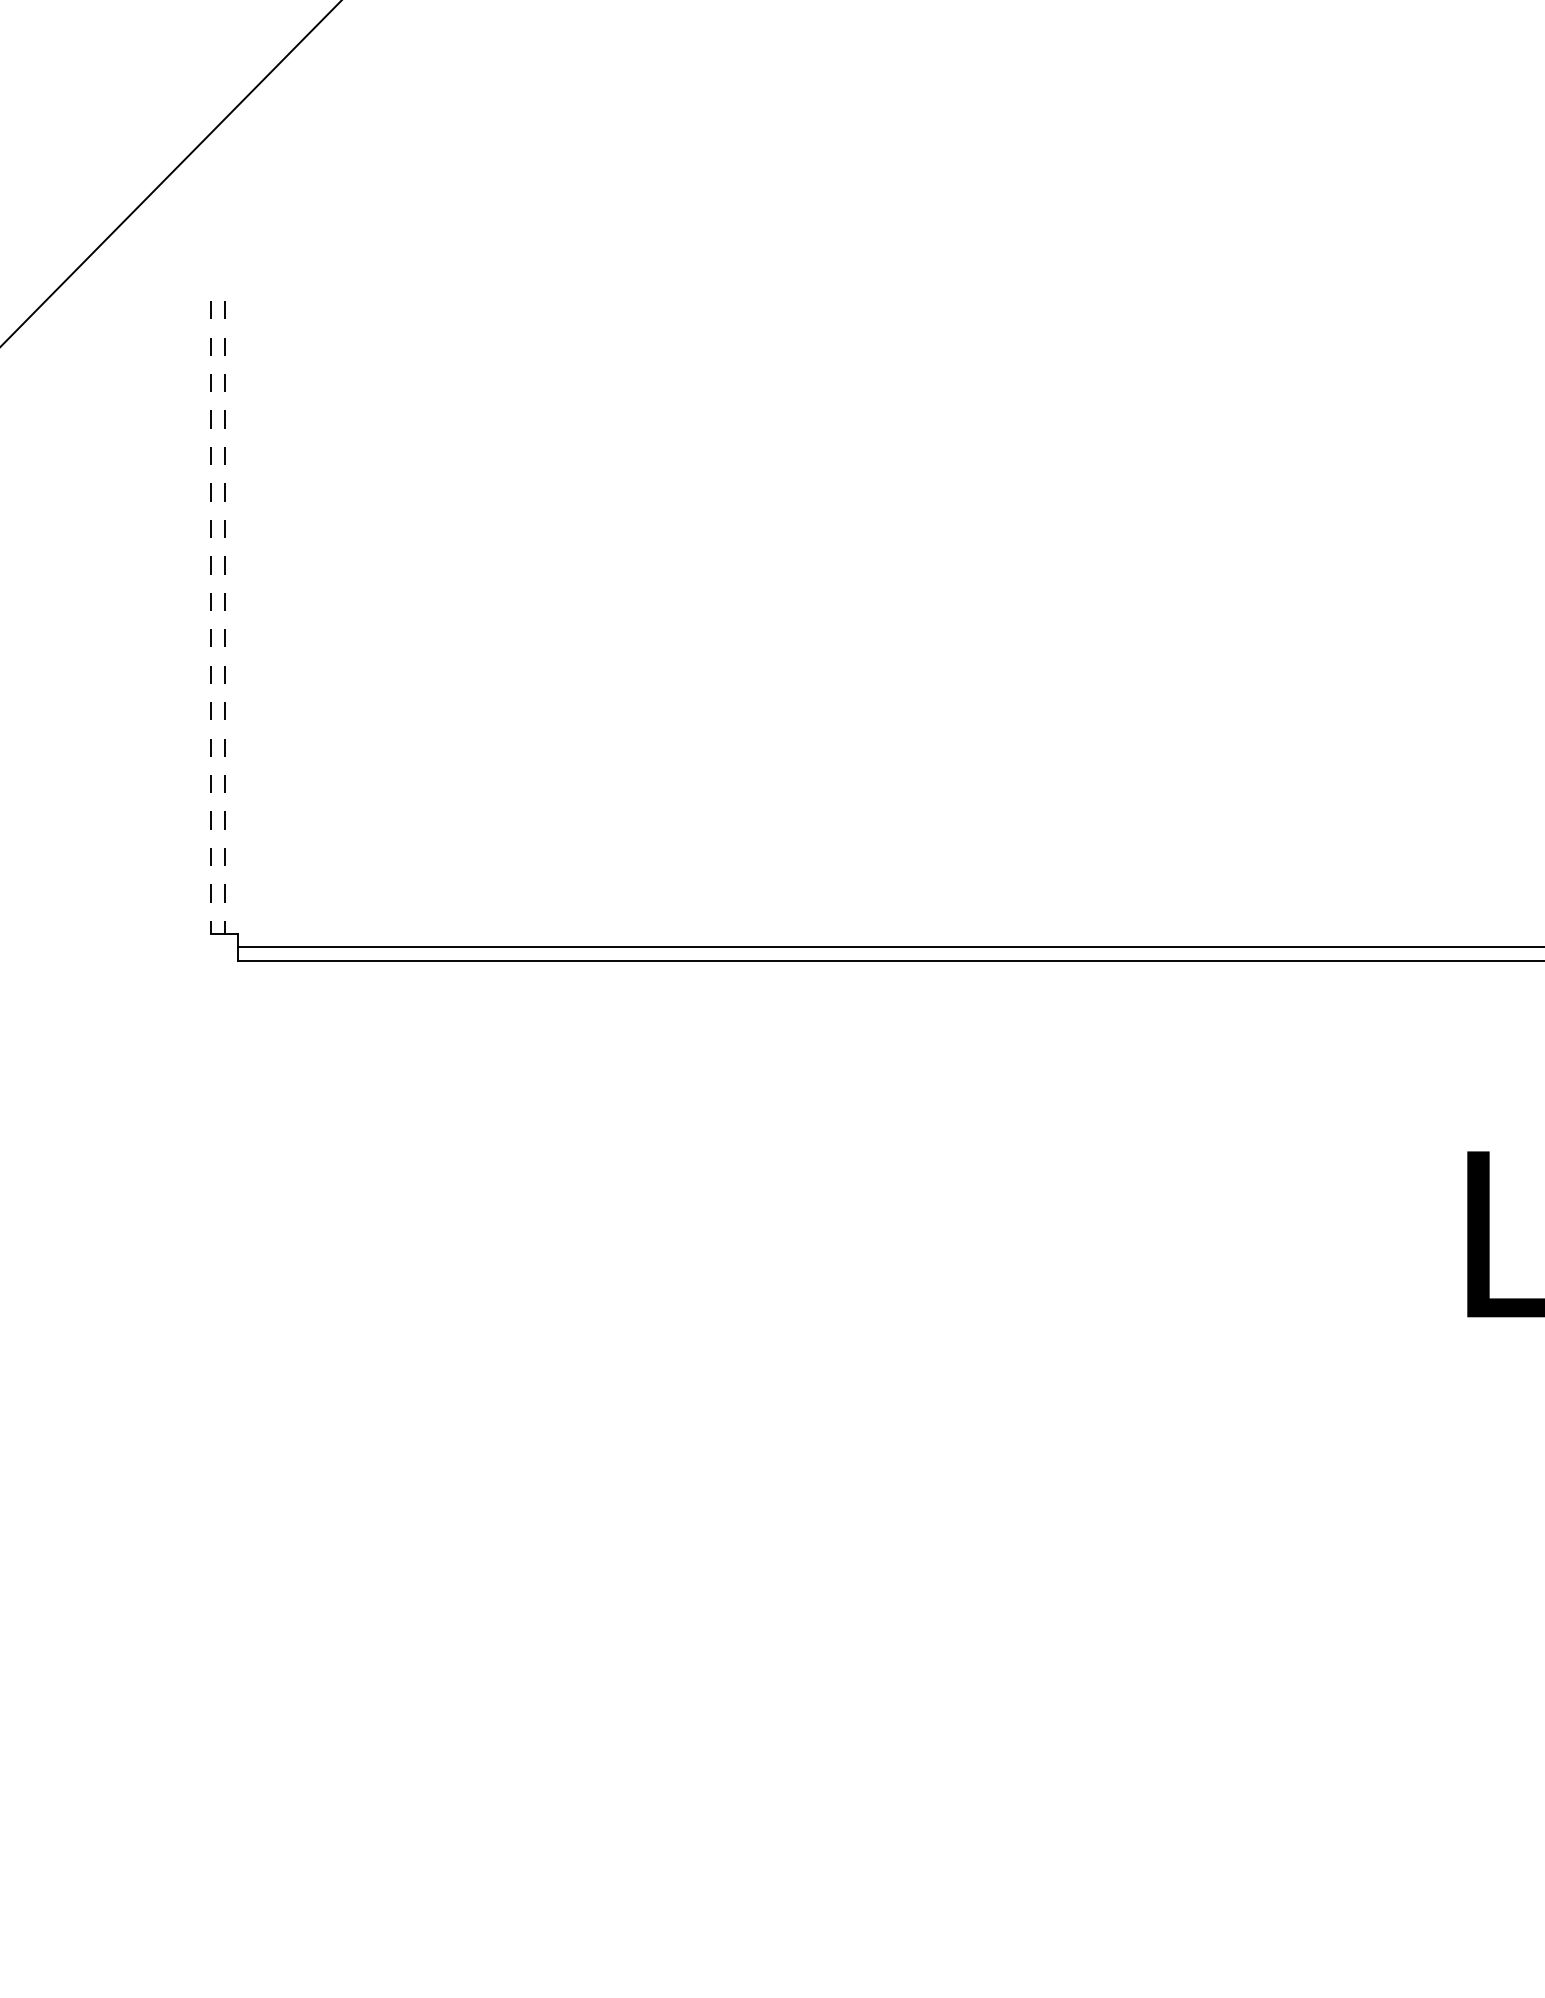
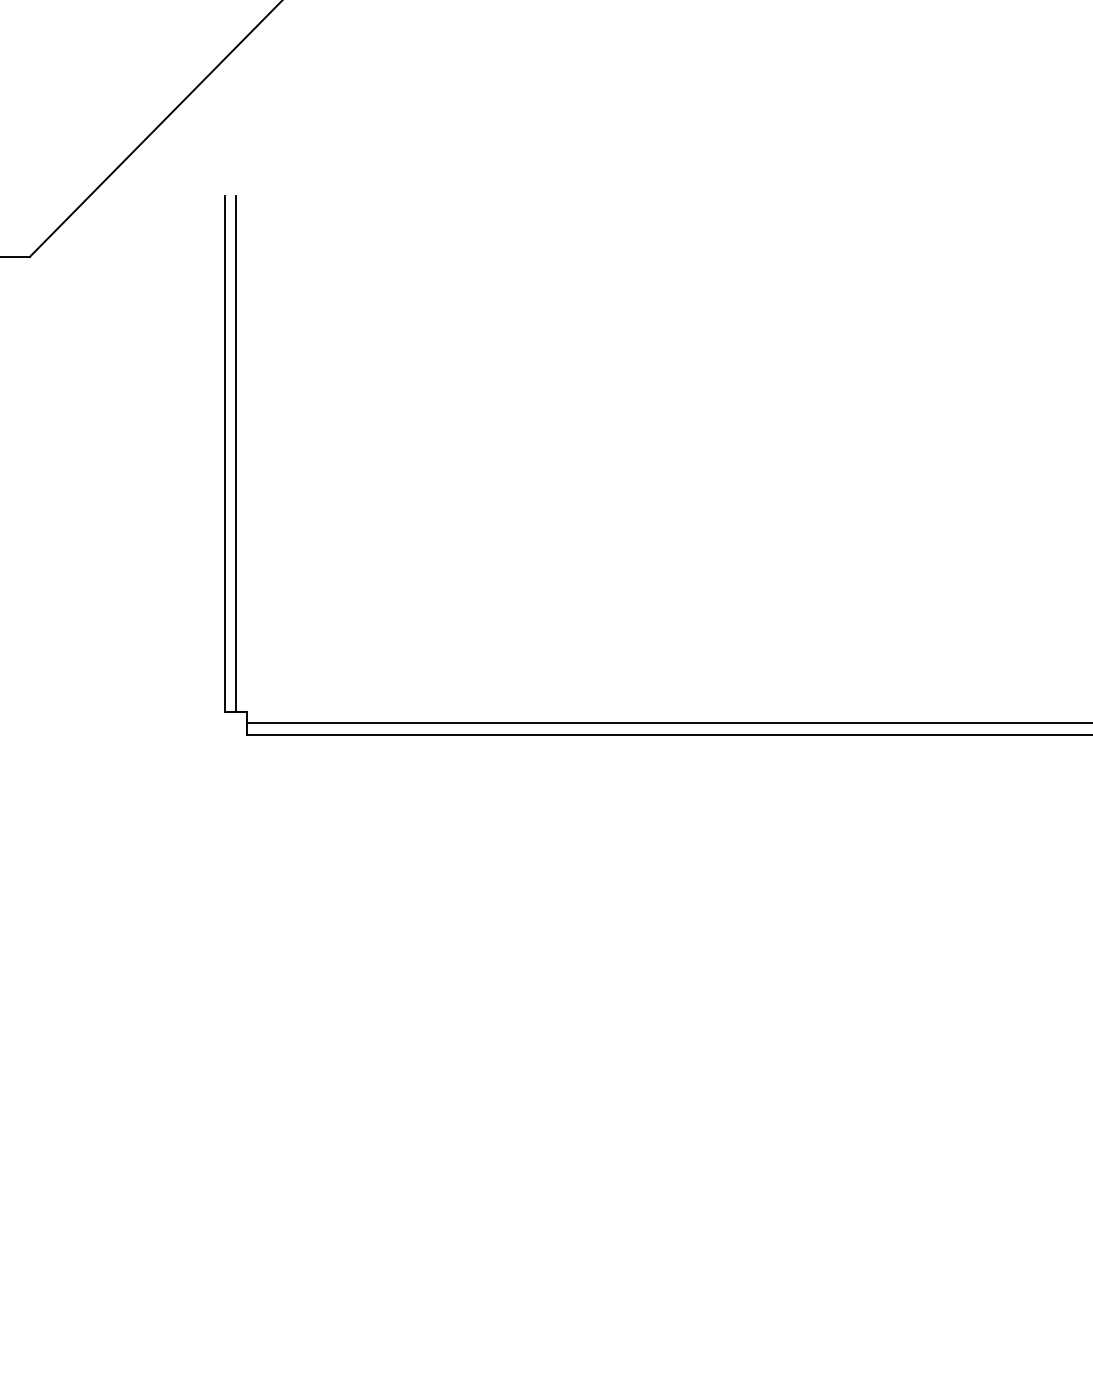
line: (211, 617) -> (224, 454), dashed -> solid
line: (224, 617) -> (235, 454), dashed -> solid

